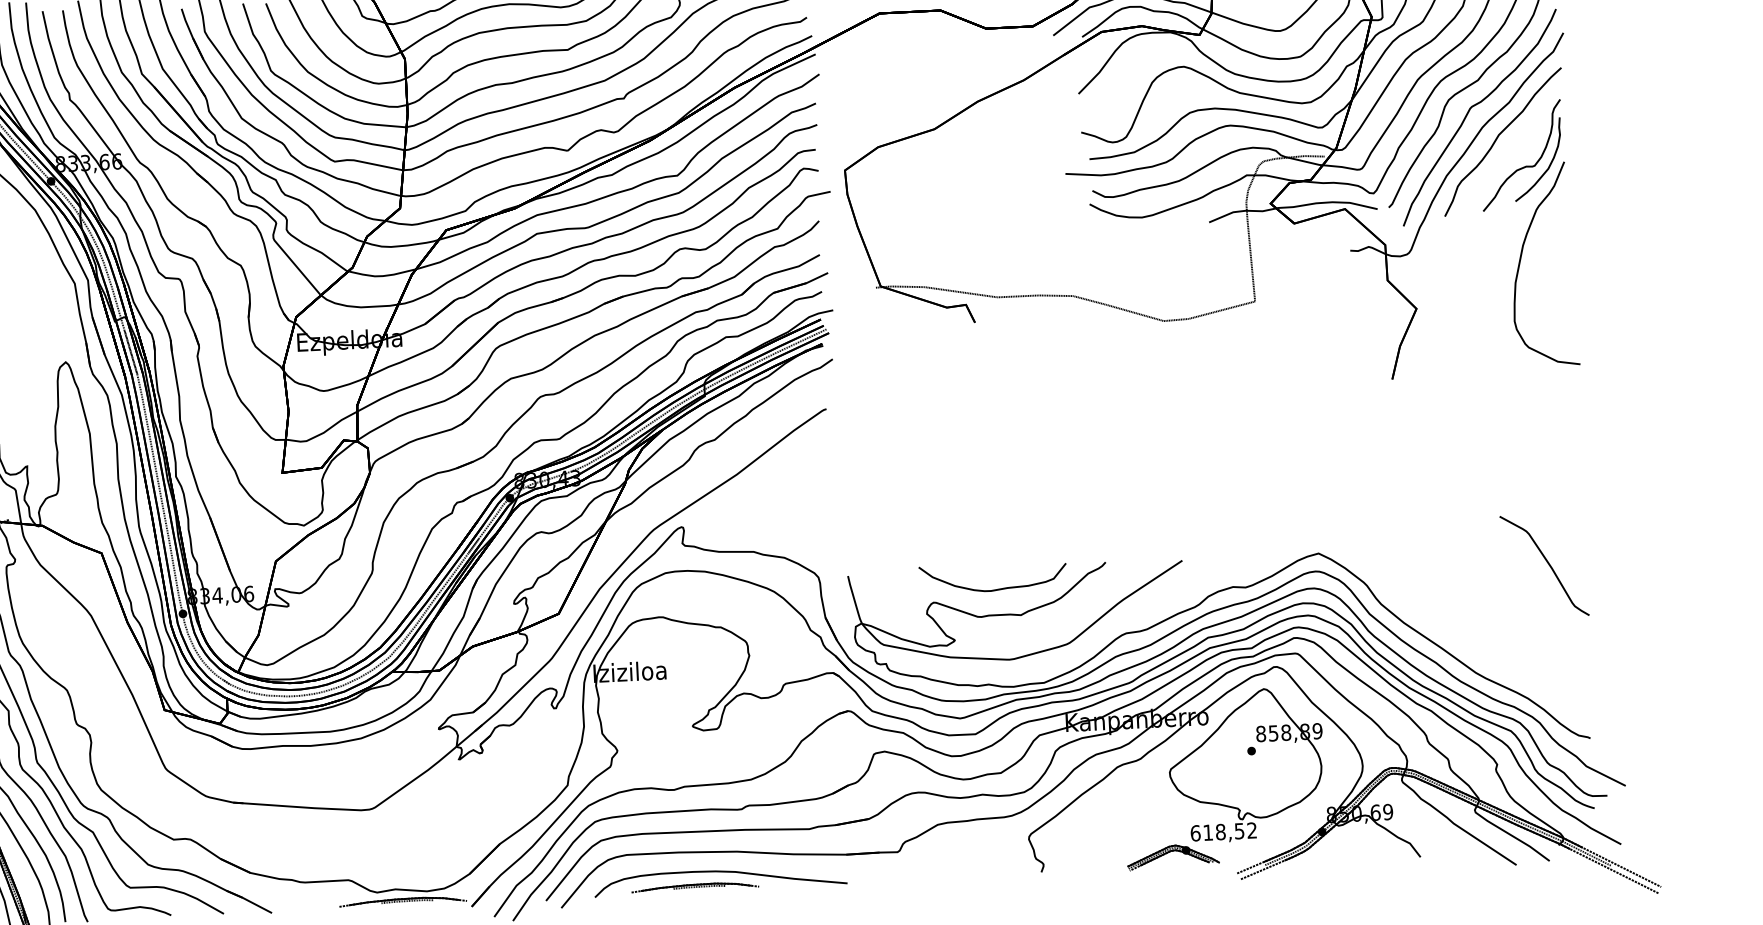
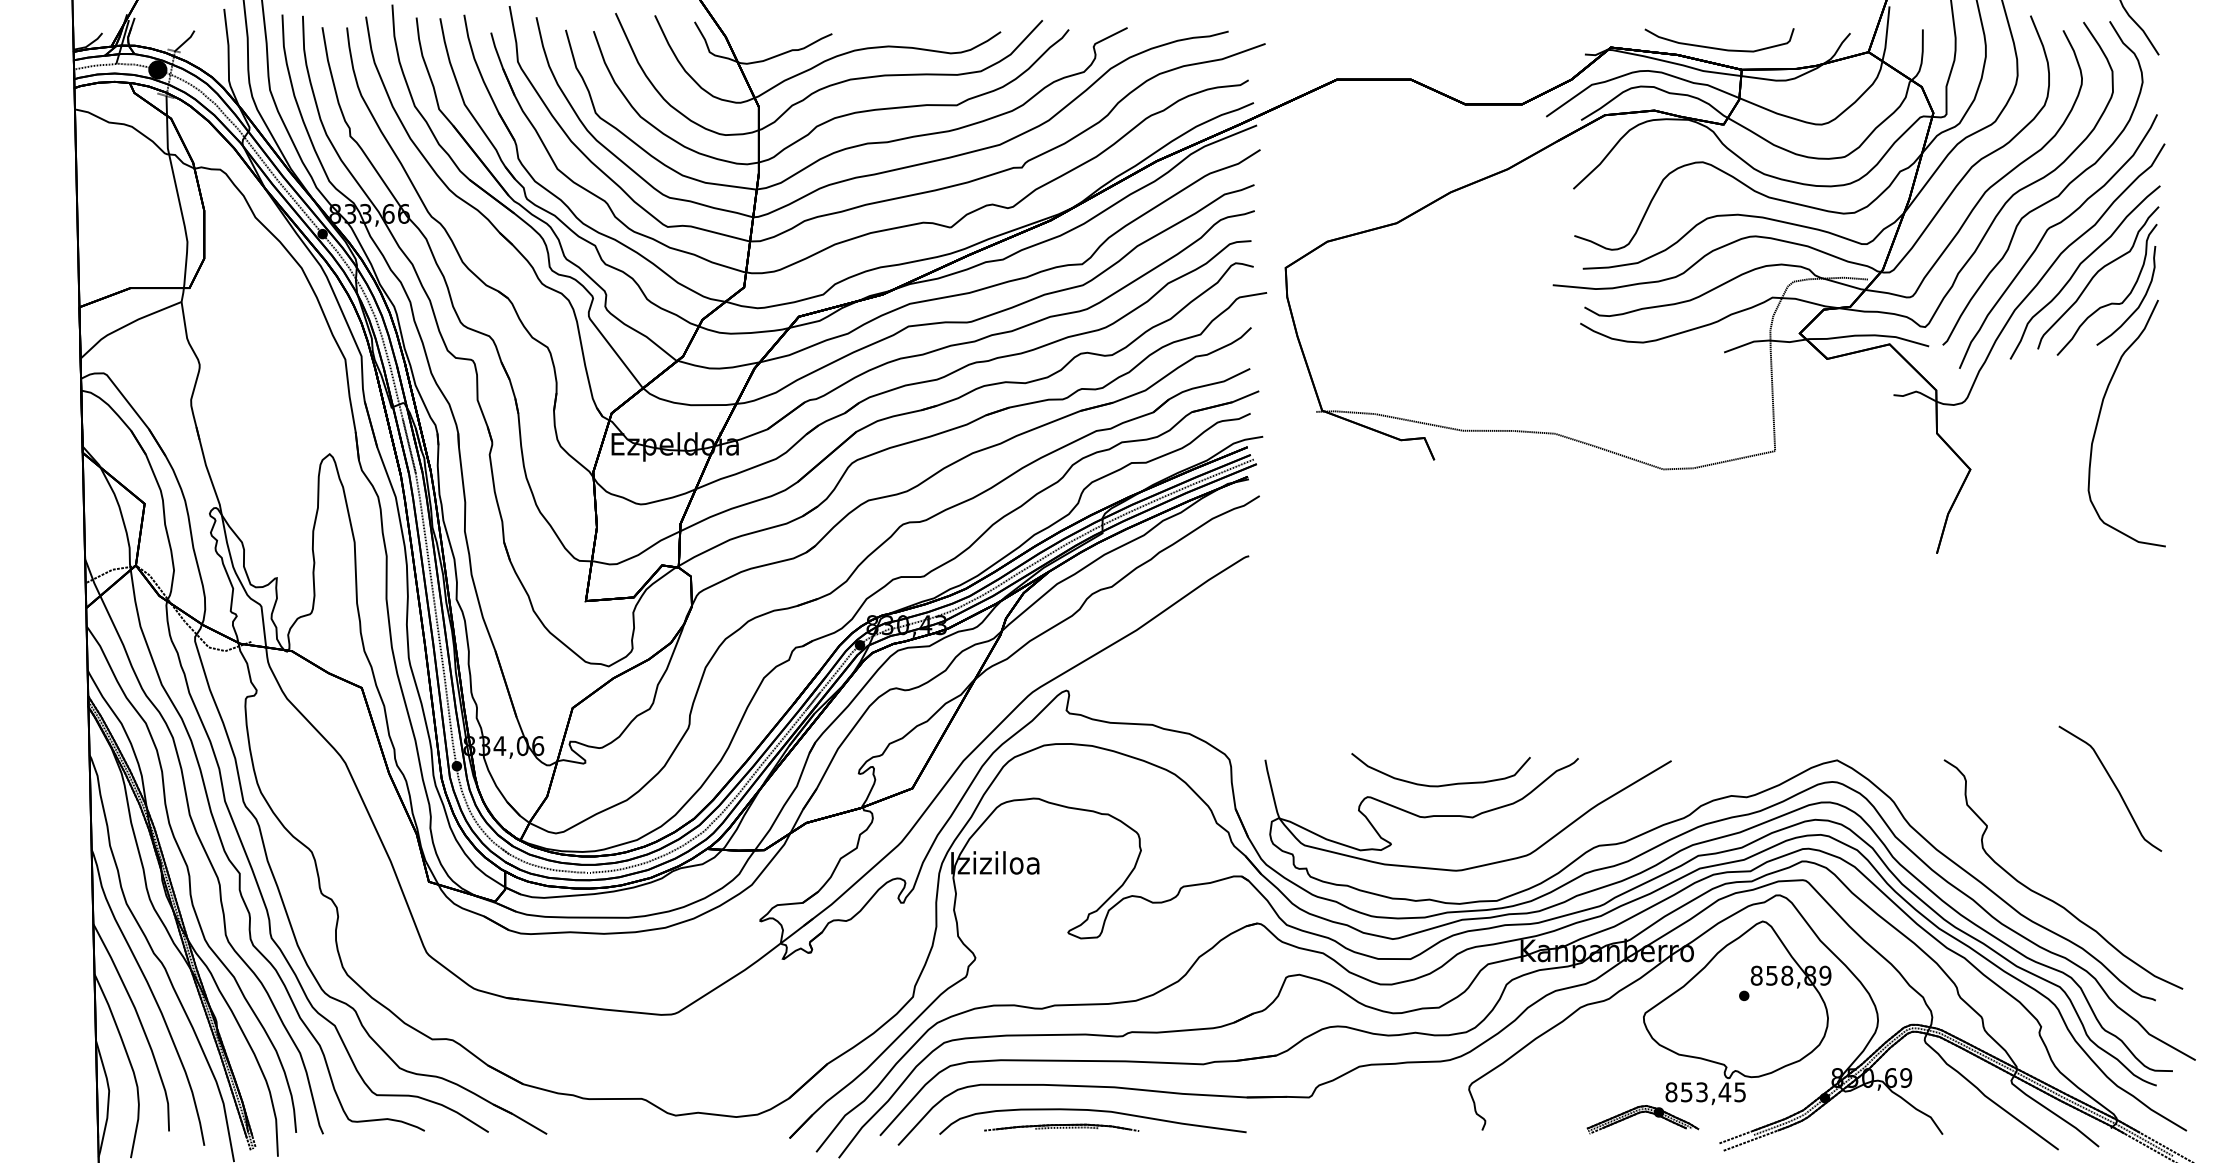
part: (1514, 145) -> (2098, 277), added
part: (1500, 659) -> (2051, 899), added
text: (1223, 832) -> (1705, 1092), 618,52 -> 853,45
part: (402, 901) -> (706, 1127), removed

